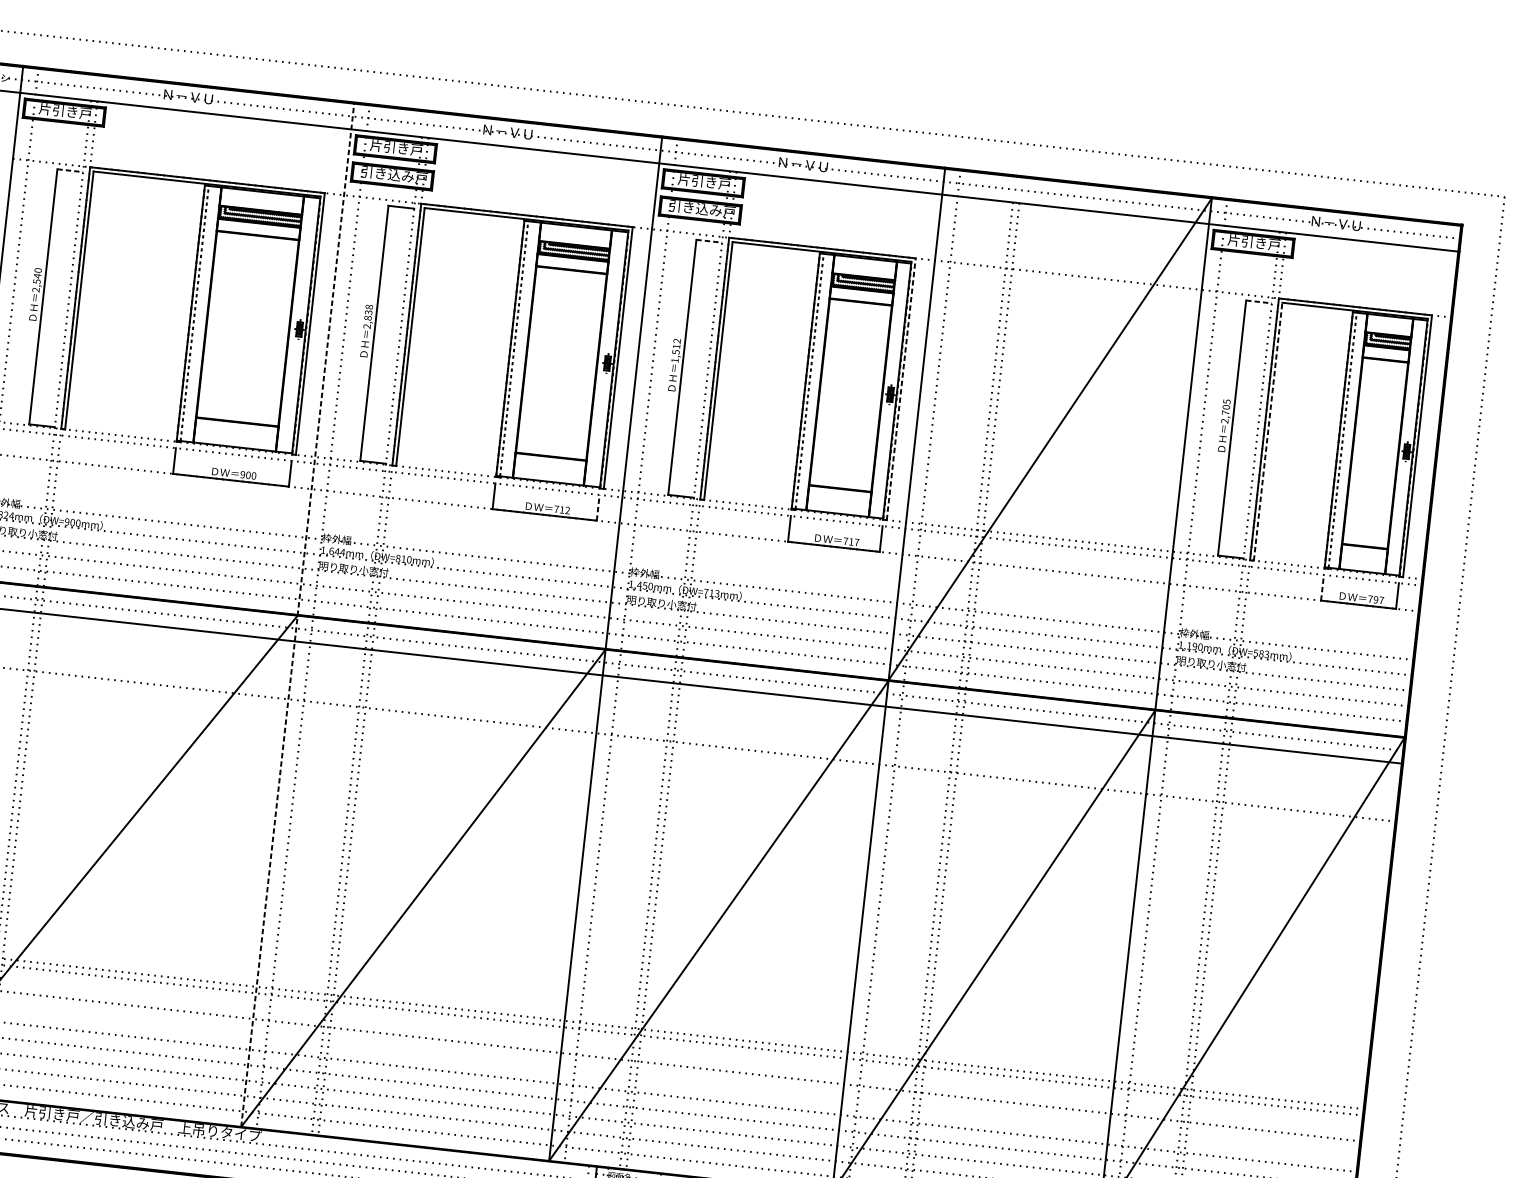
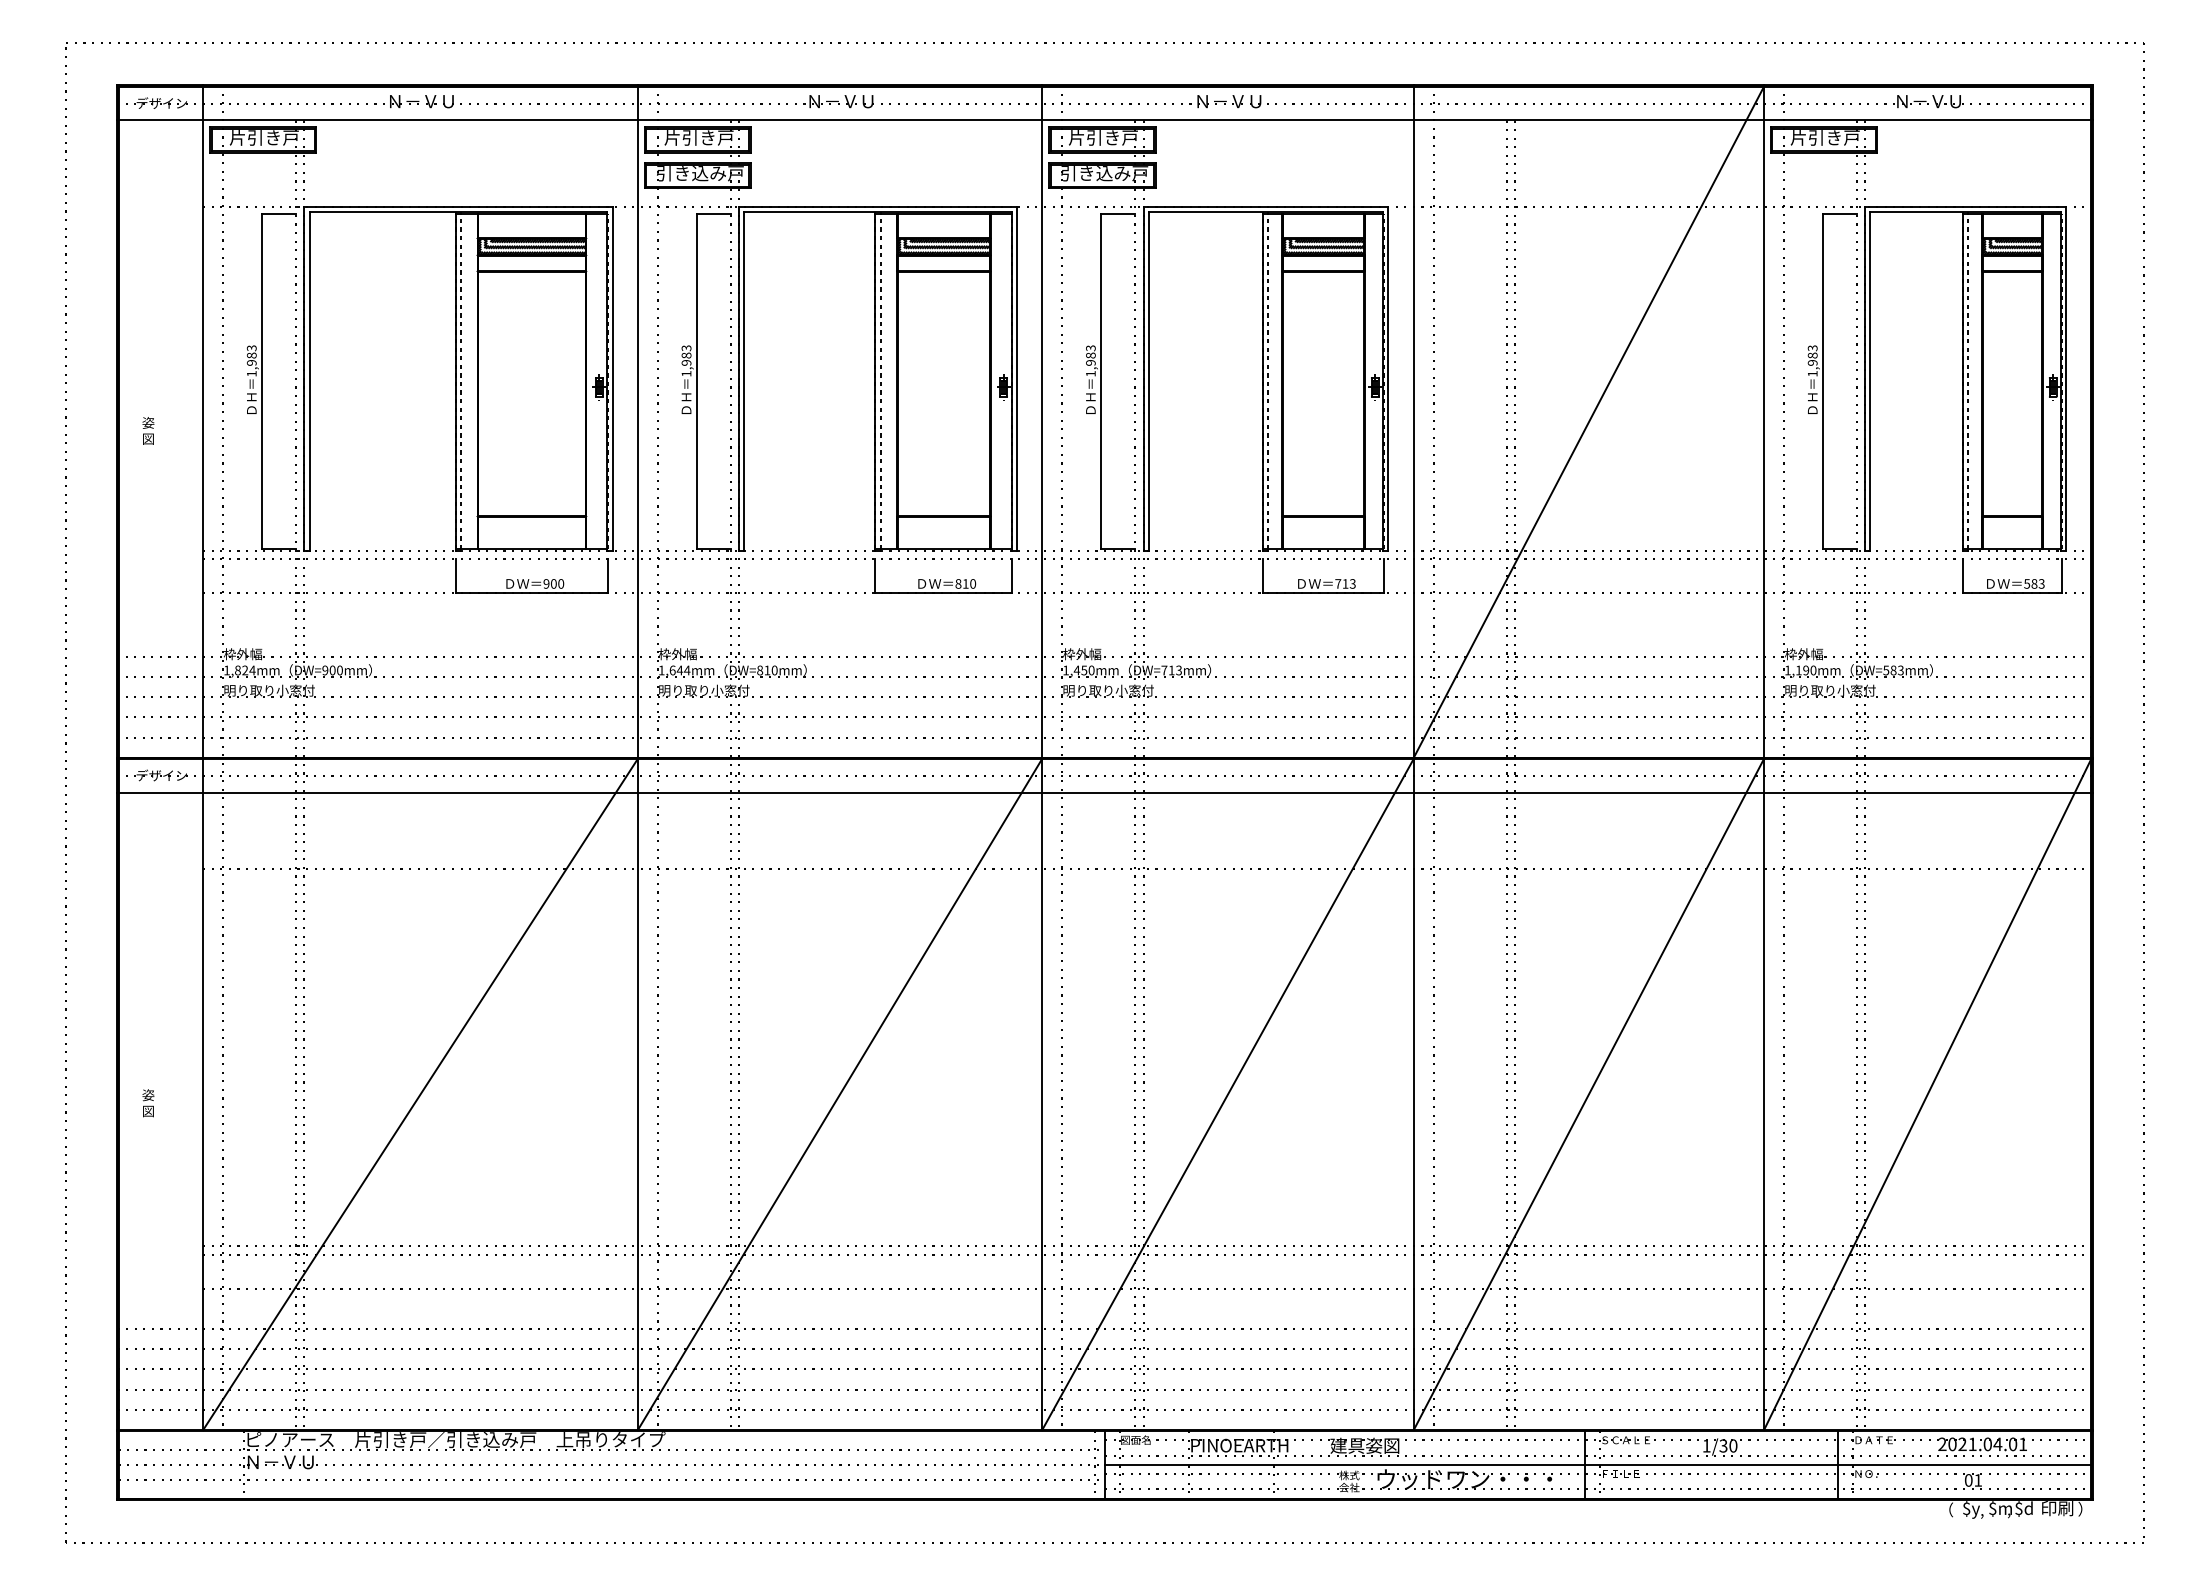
line: (70, 170) -> (279, 214), dashed -> solid
line: (709, 241) -> (1118, 214), dashed -> solid
text: (36, 279) -> (251, 360), 2,540 -> 1,983
line: (1259, 302) -> (1840, 214), dashed -> solid
text: (368, 316) -> (686, 360), 2,838 -> 1,983
text: (676, 346) -> (1090, 355), 1,512 -> 1,983
line: (901, 389) -> (1388, 378), dashed -> solid
text: (1225, 411) -> (1812, 360), 2,705 -> 1,983
line: (1268, 431) -> (1870, 380), dashed -> solid
line: (598, 507) -> (1012, 575), dashed -> solid
text: (561, 509) -> (965, 583), 712 -> 810
text: (856, 542) -> (1352, 583), 717 -> 713
line: (1322, 587) -> (1963, 575), dashed -> solid
text: (1376, 599) -> (2034, 583), 797 -> 583
line: (297, 614) -> (637, 757), dashed -> solid

